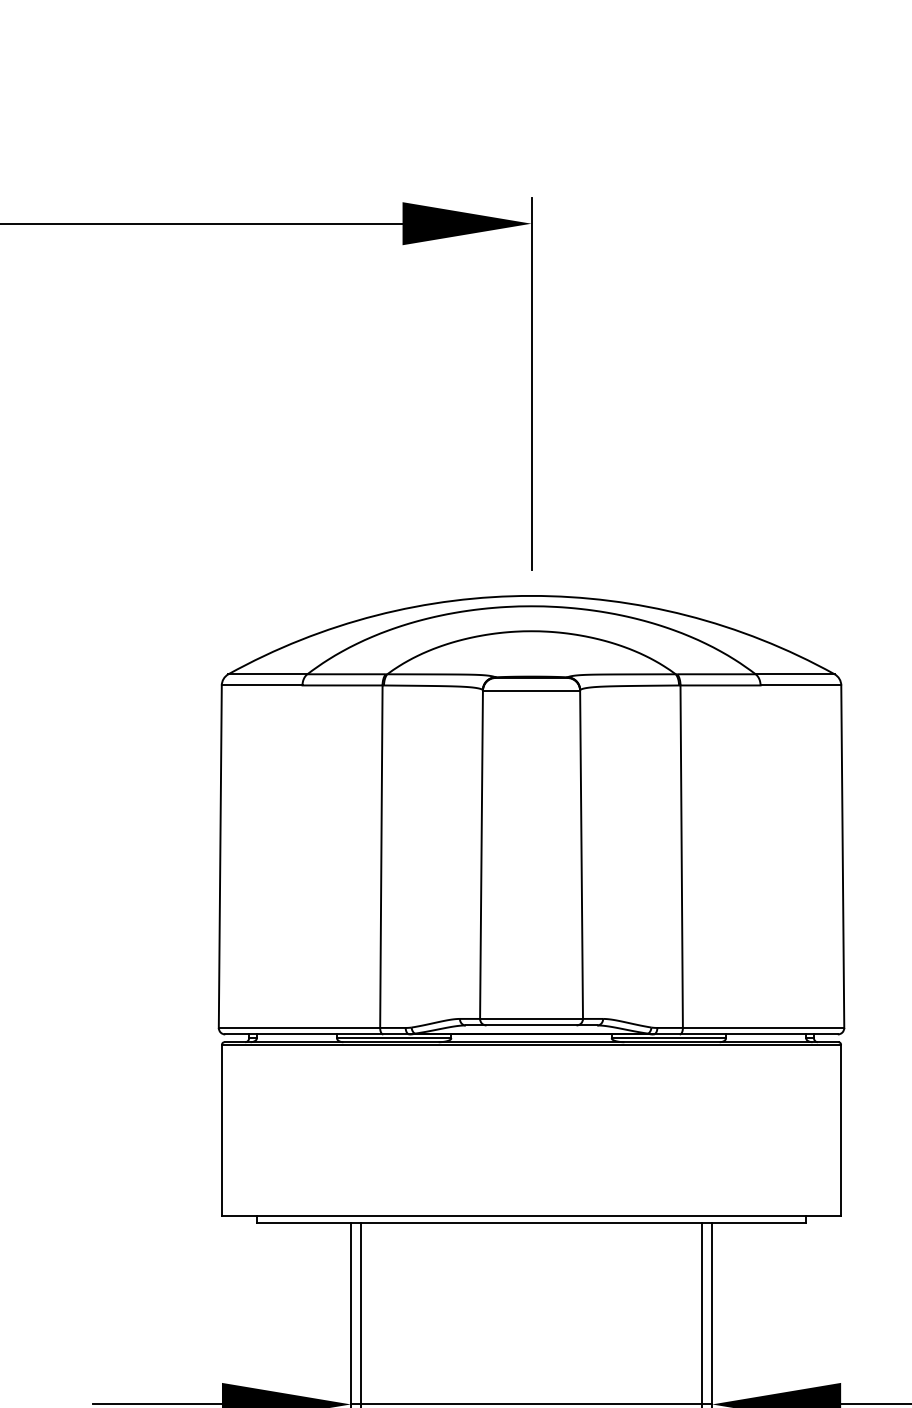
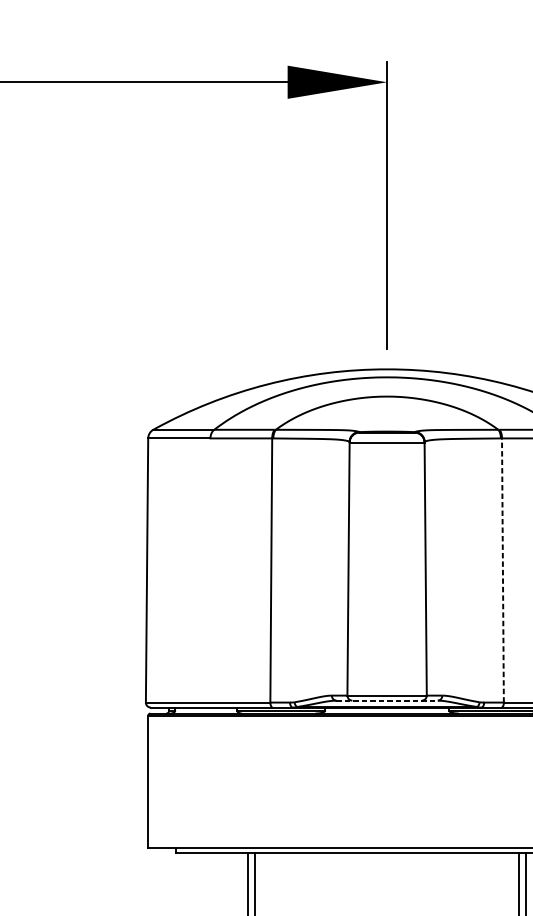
line: (681, 856) -> (502, 570), solid -> dashed
line: (531, 1025) -> (387, 700), solid -> dashed

